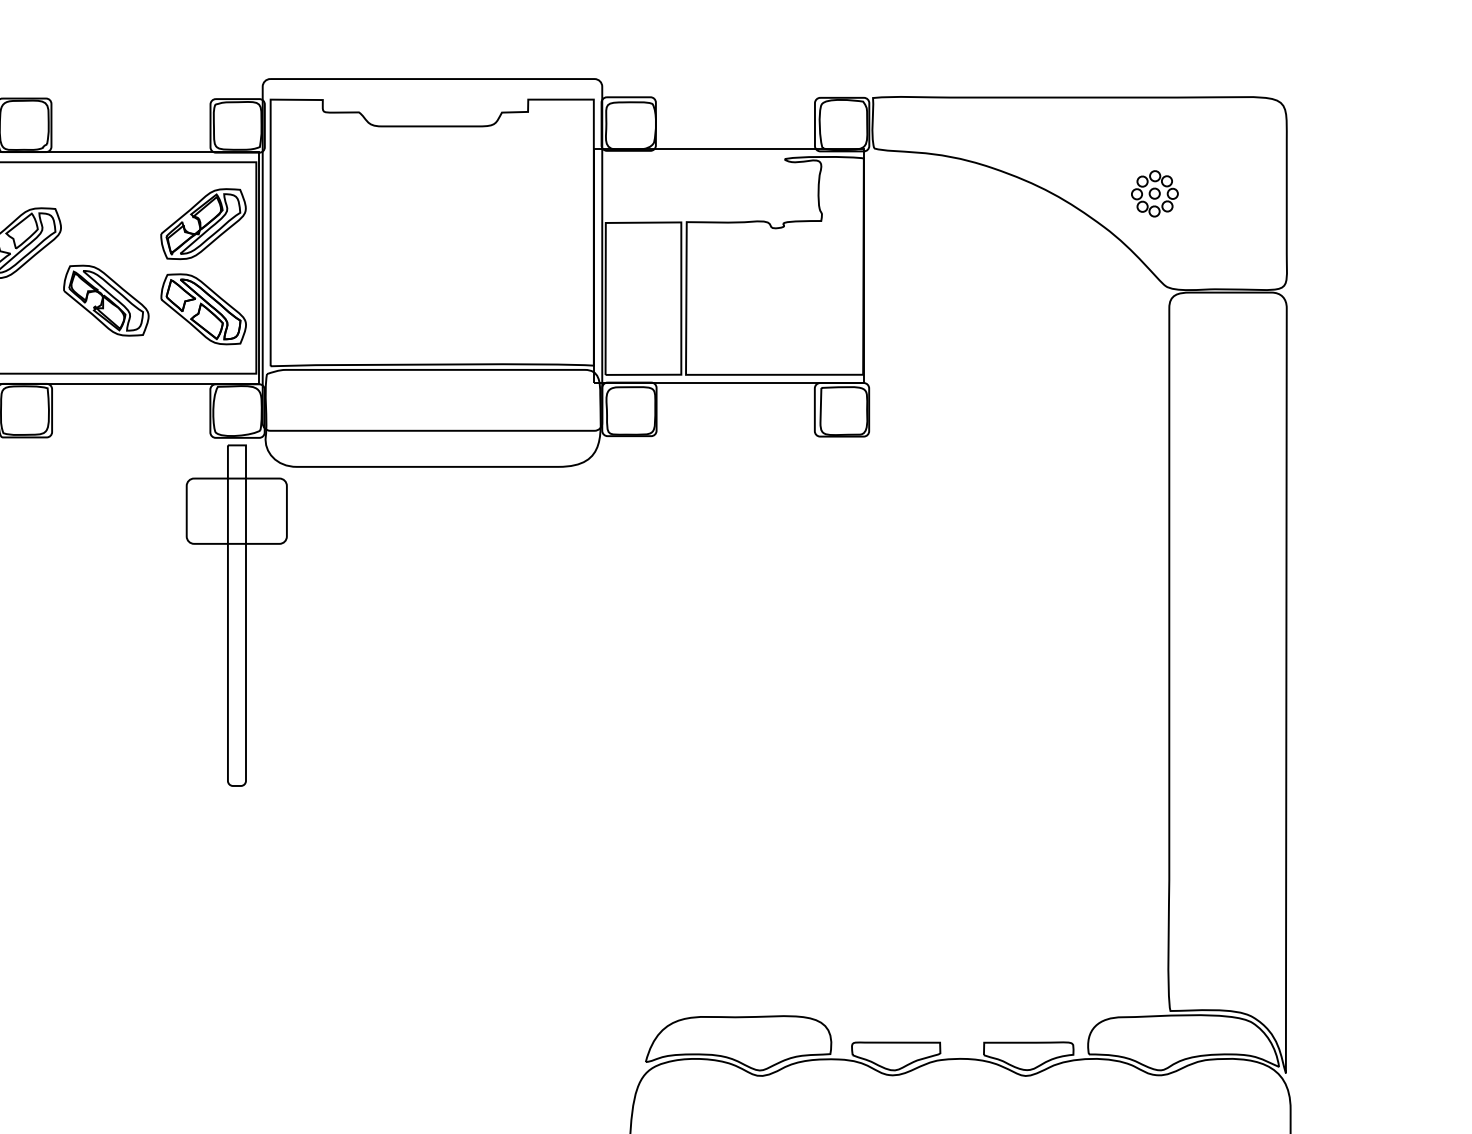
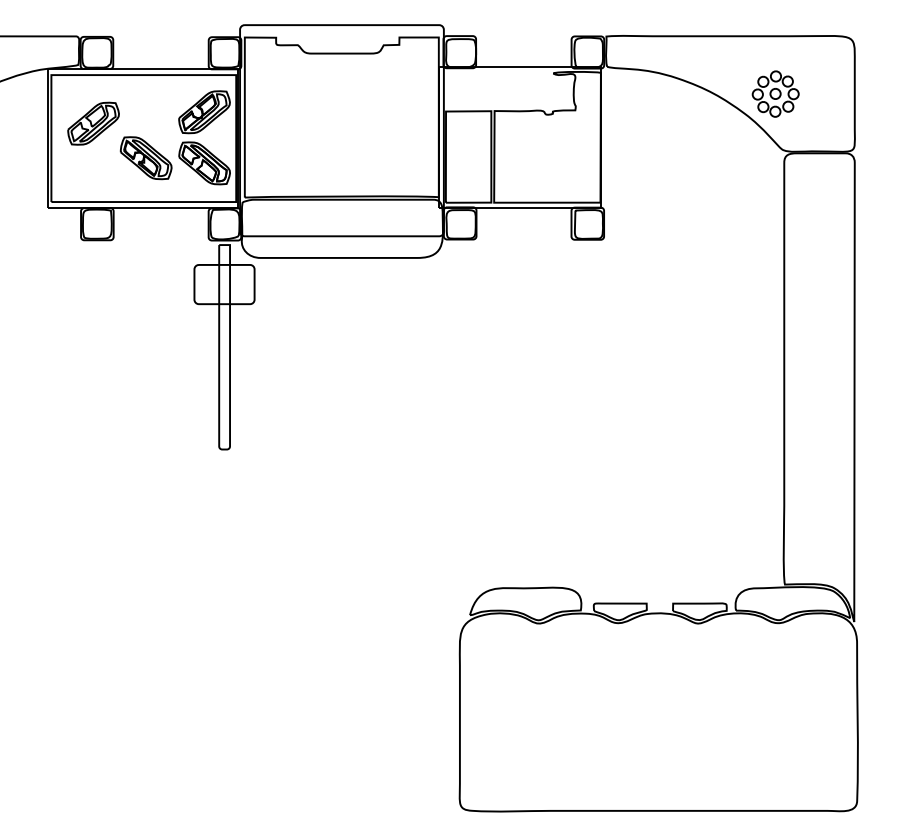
part: (1154, 192) -> (775, 93), size x1.67

